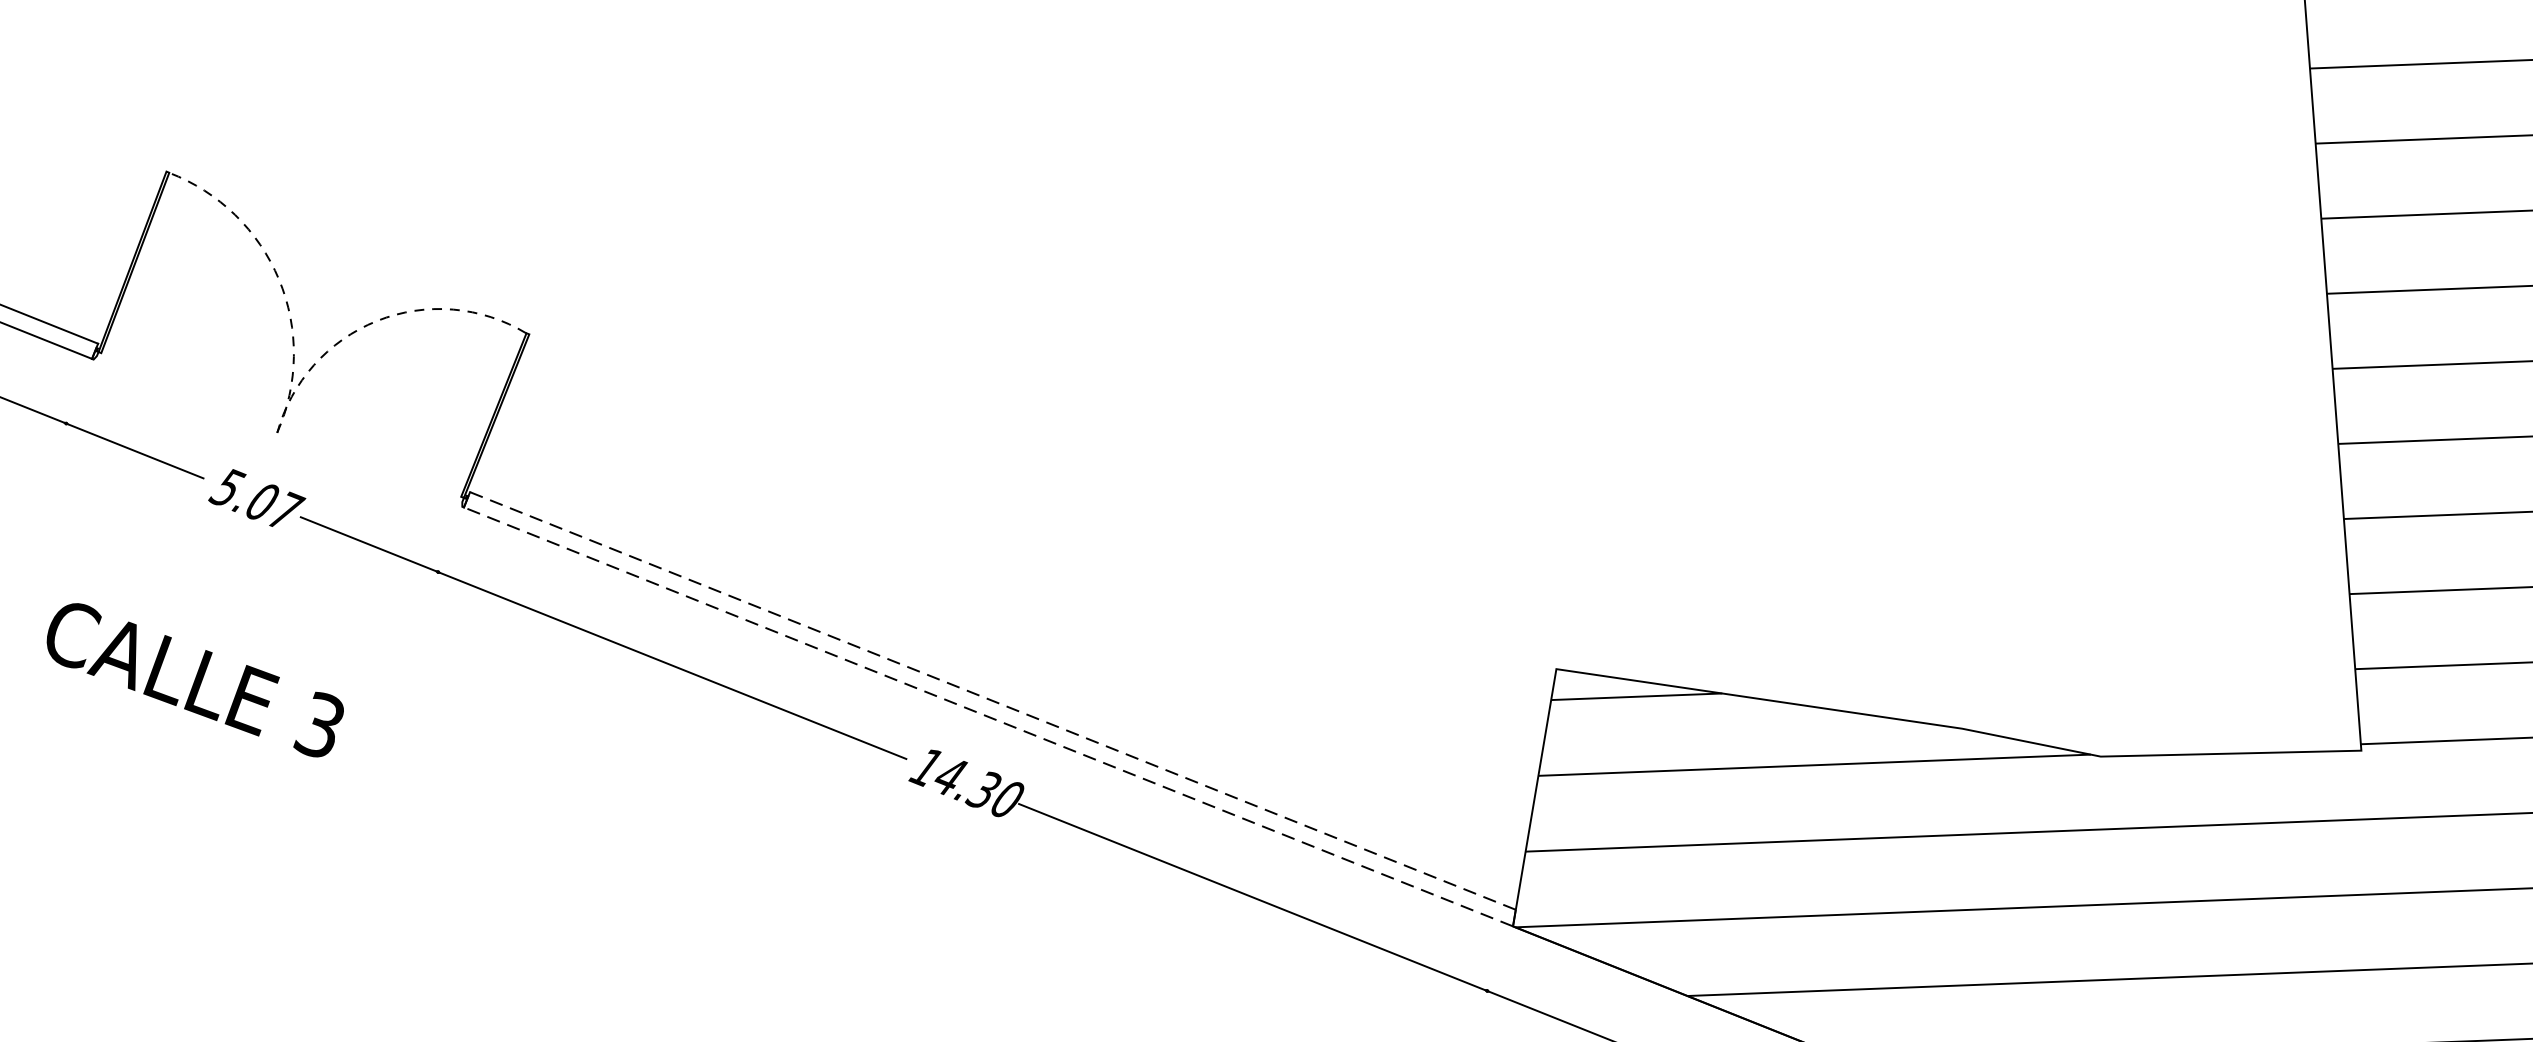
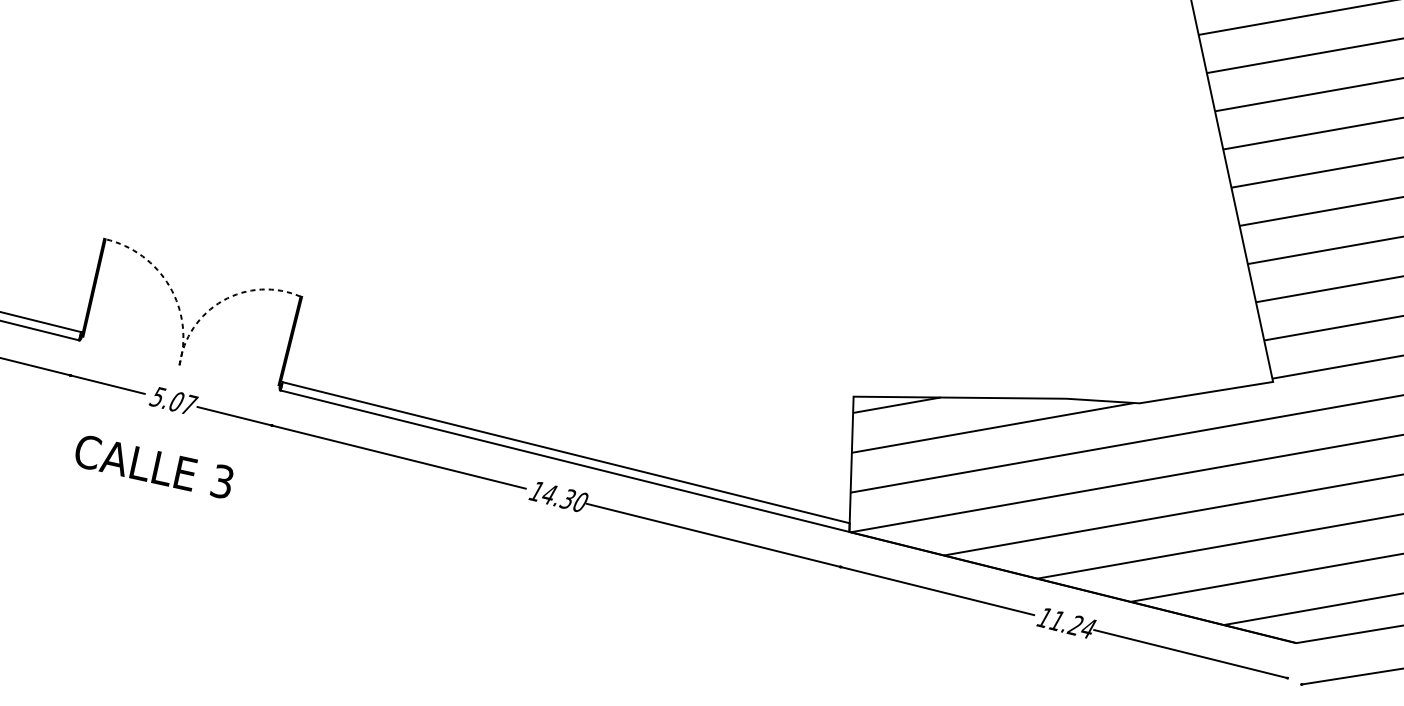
text: (194, 678) -> (154, 466), moved
line: (991, 700) -> (565, 452), dashed -> solid
line: (987, 717) -> (564, 461), dashed -> solid

